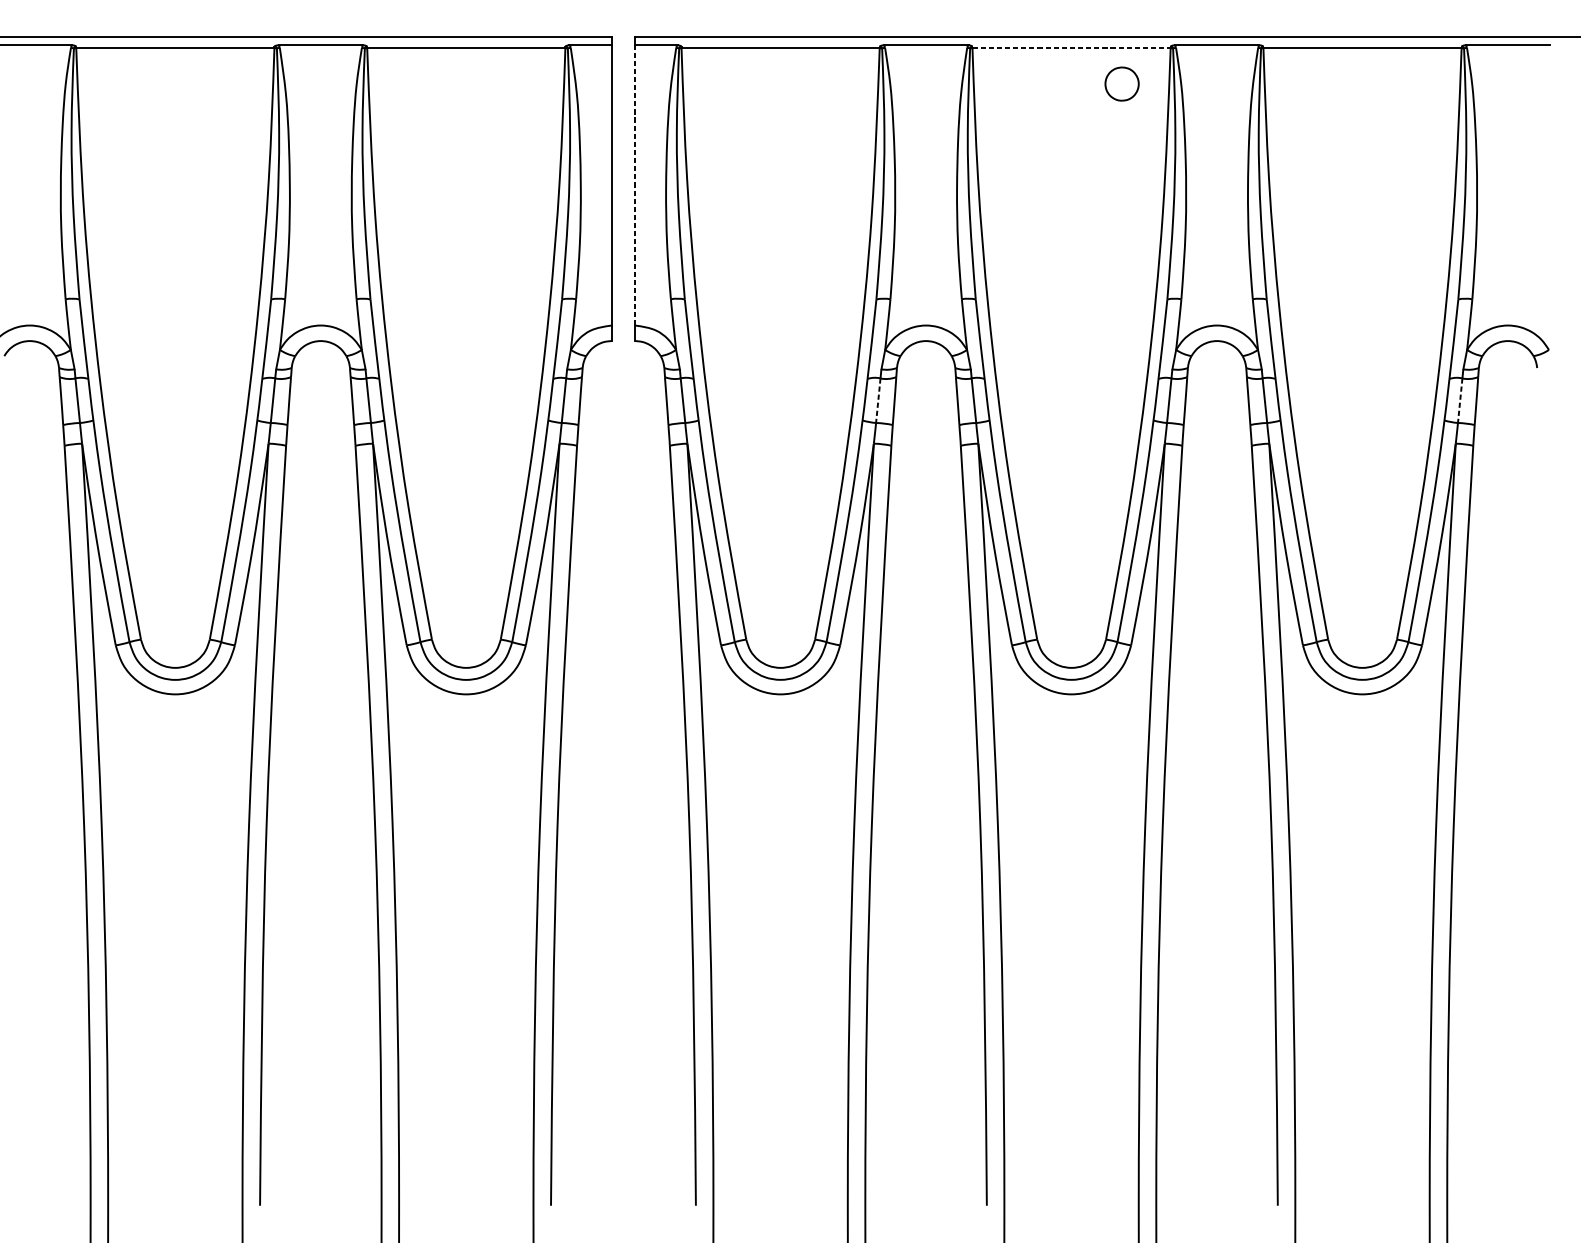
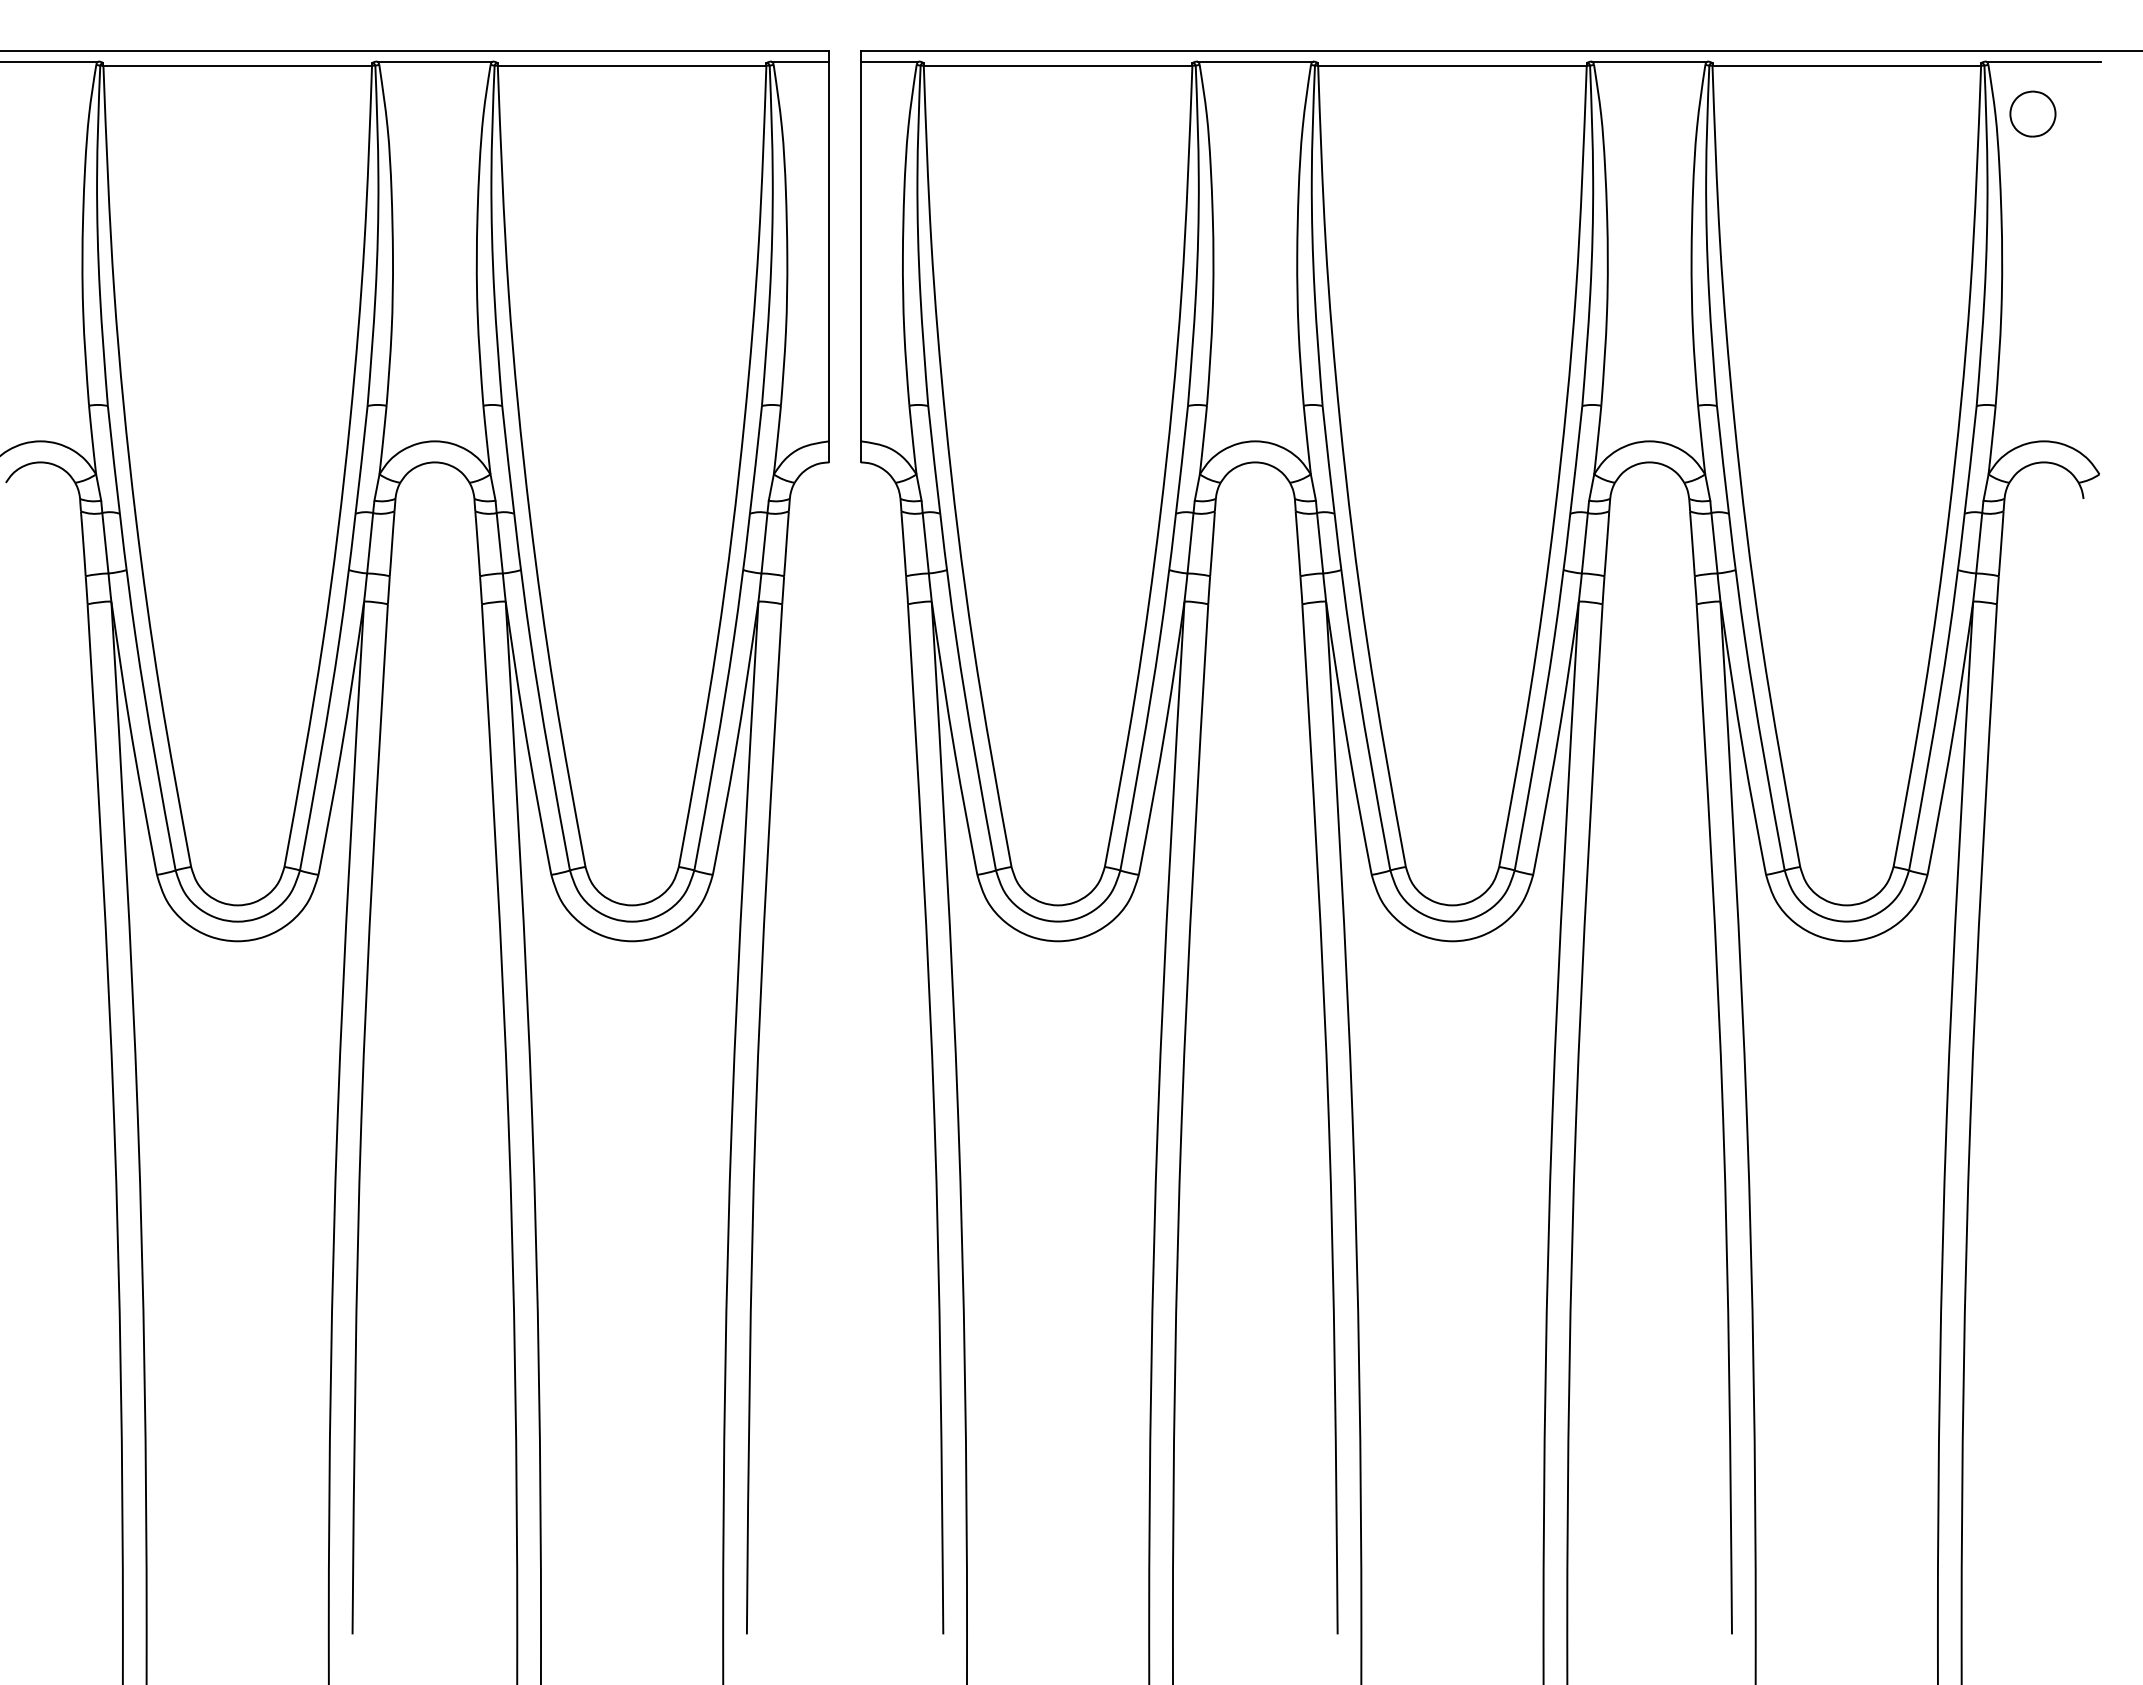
line: (1071, 48) -> (1452, 65), dashed -> solid
part: (1121, 83) -> (2032, 113), moved
line: (634, 185) -> (860, 251), dashed -> solid
line: (878, 400) -> (1190, 543), dashed -> solid
line: (1460, 400) -> (1979, 543), dashed -> solid

